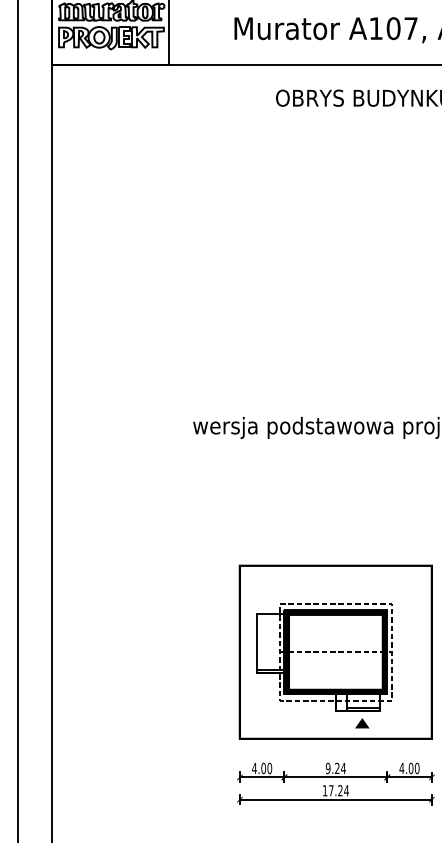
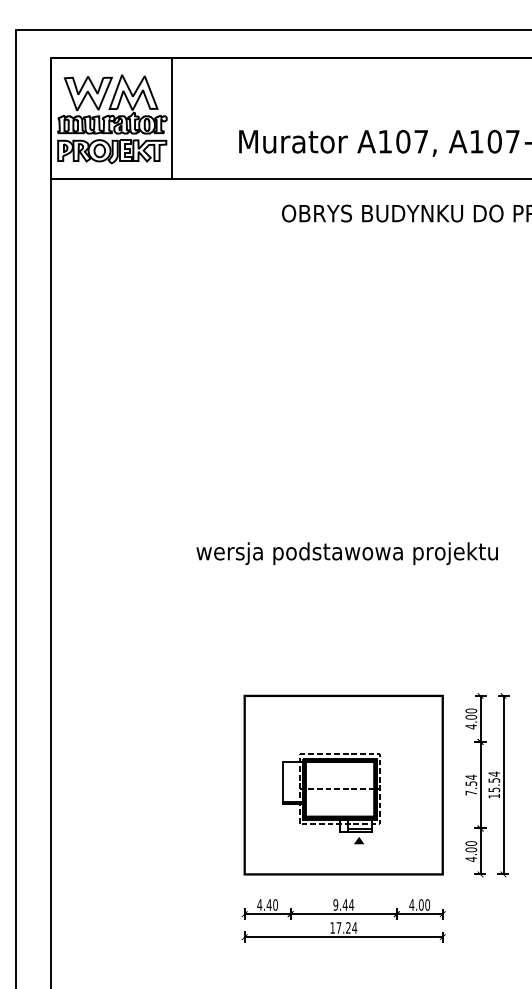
part: (324, 665) -> (331, 798), size x0.7
text: (262, 768) -> (268, 904), 4.00 -> 4.40
text: (336, 768) -> (344, 904), 9.24 -> 9.44

